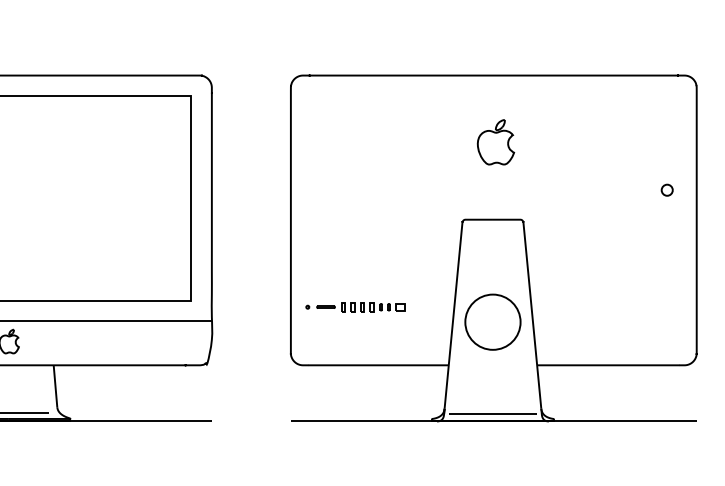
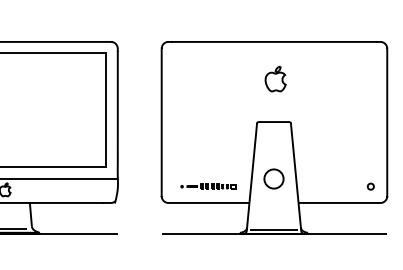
circle: (666, 189) -> (370, 186), moved
part: (355, 306) -> (208, 186), moved
circle: (492, 321) -> (273, 178), size x0.62

